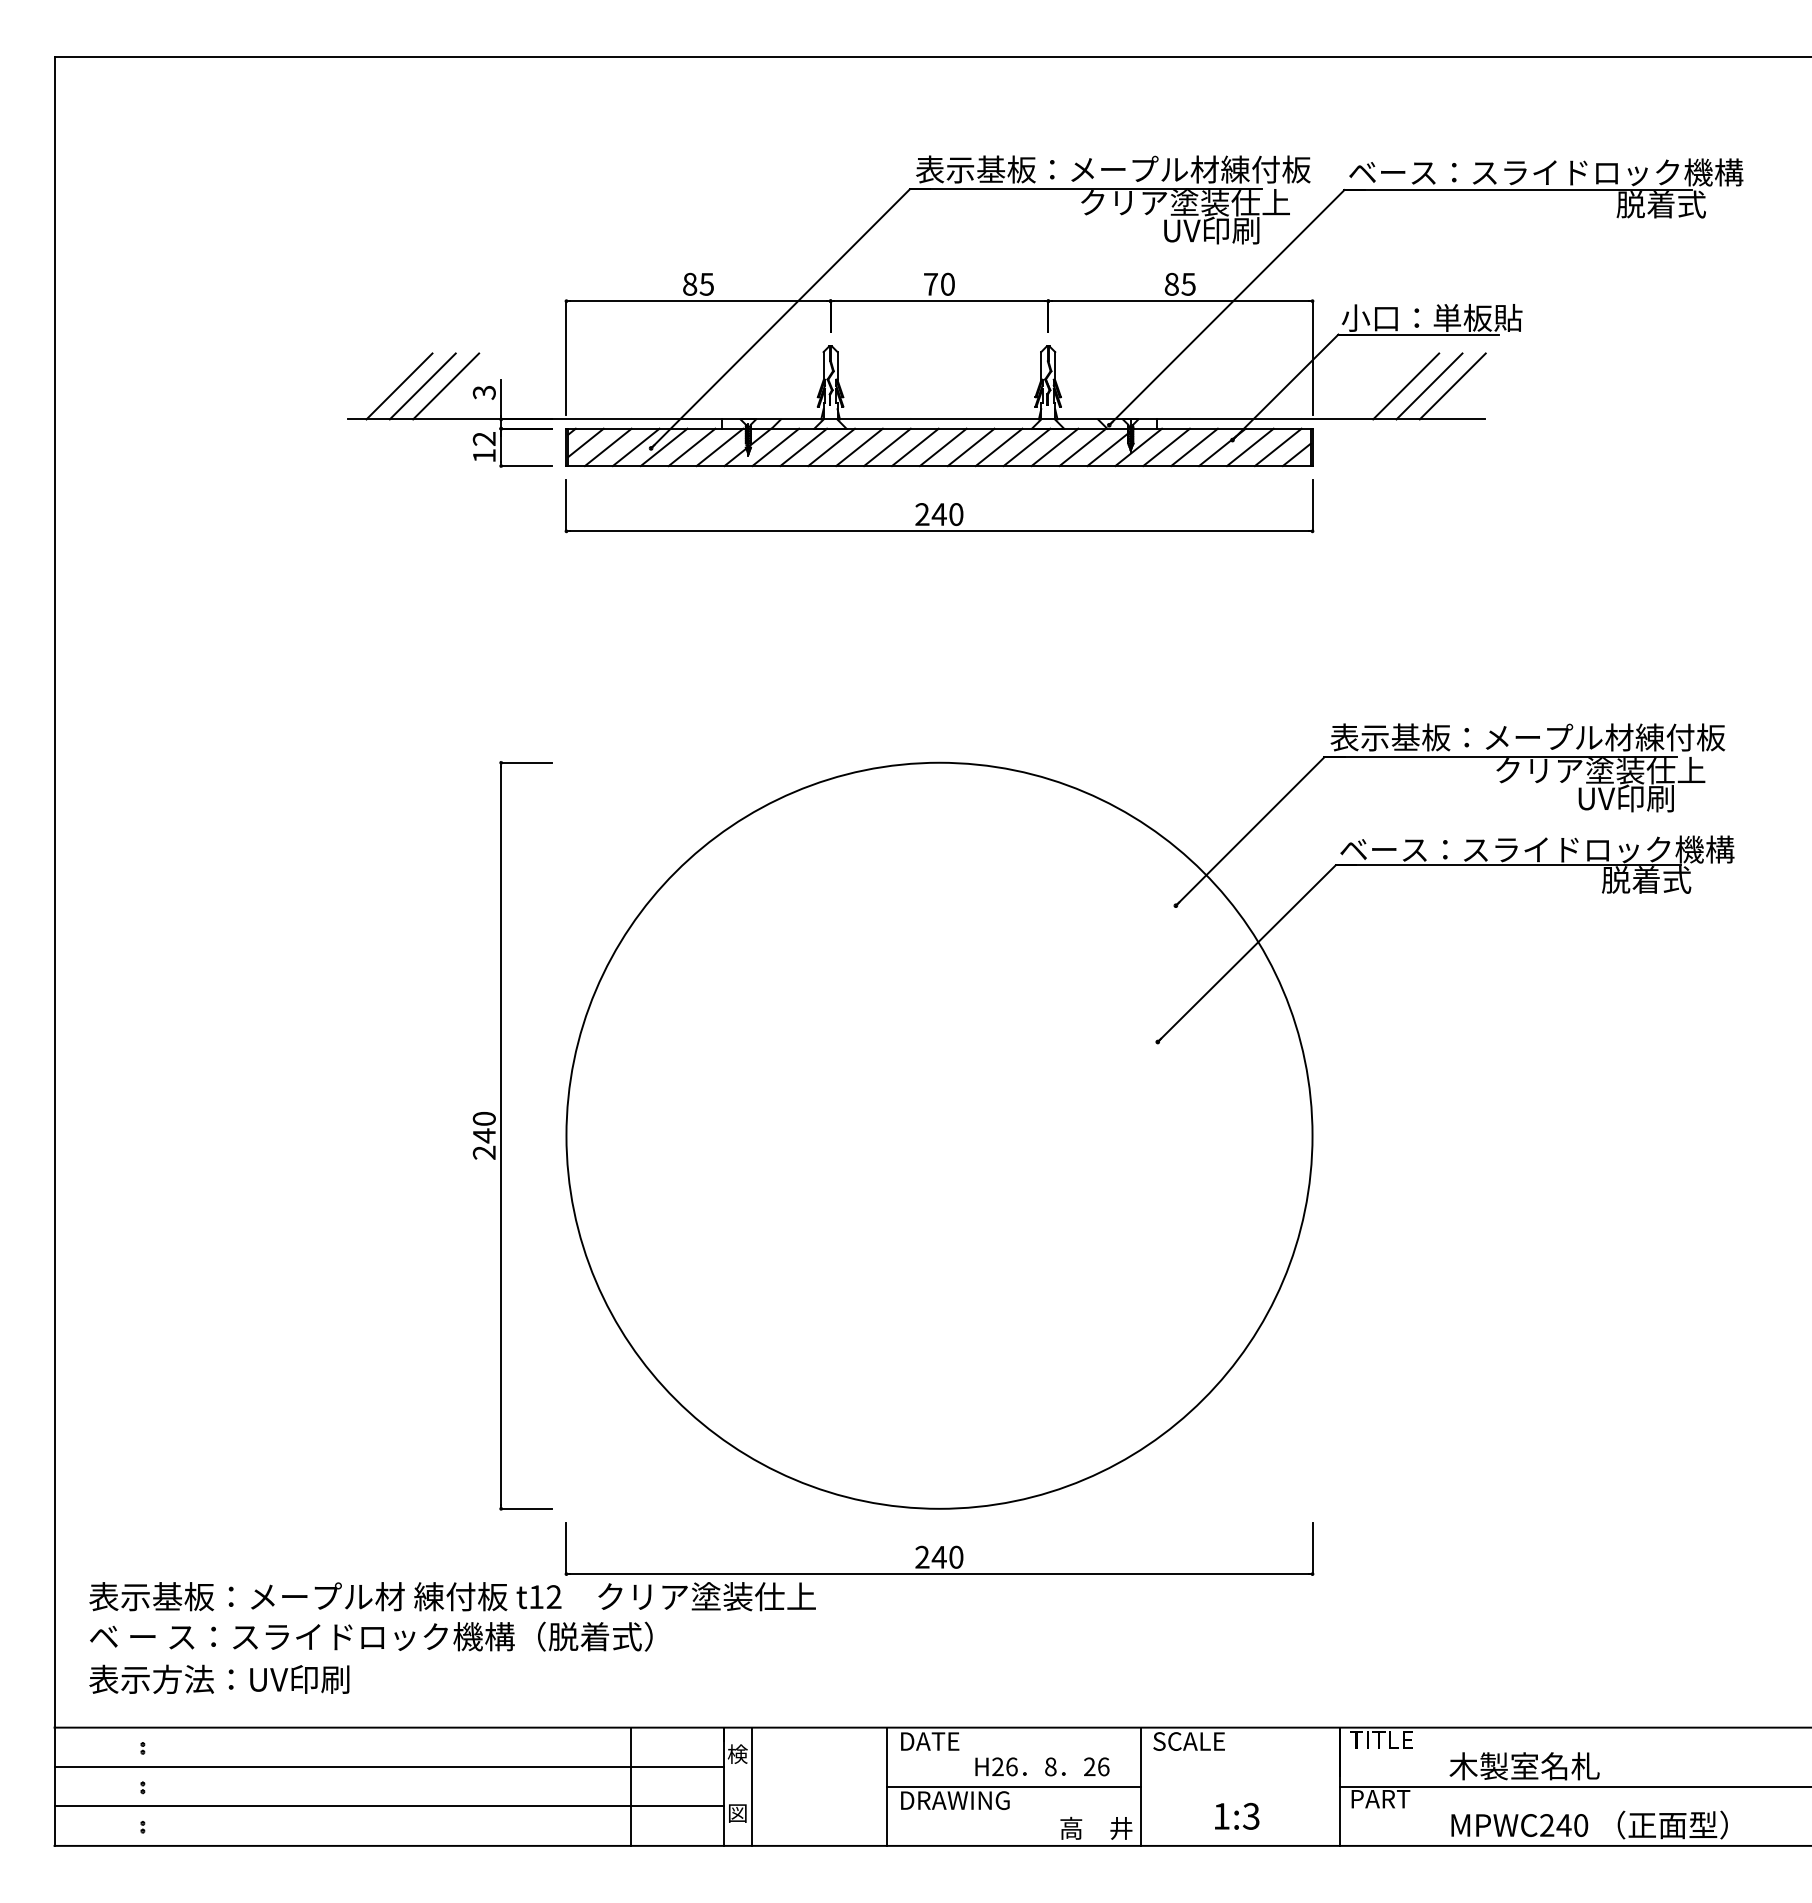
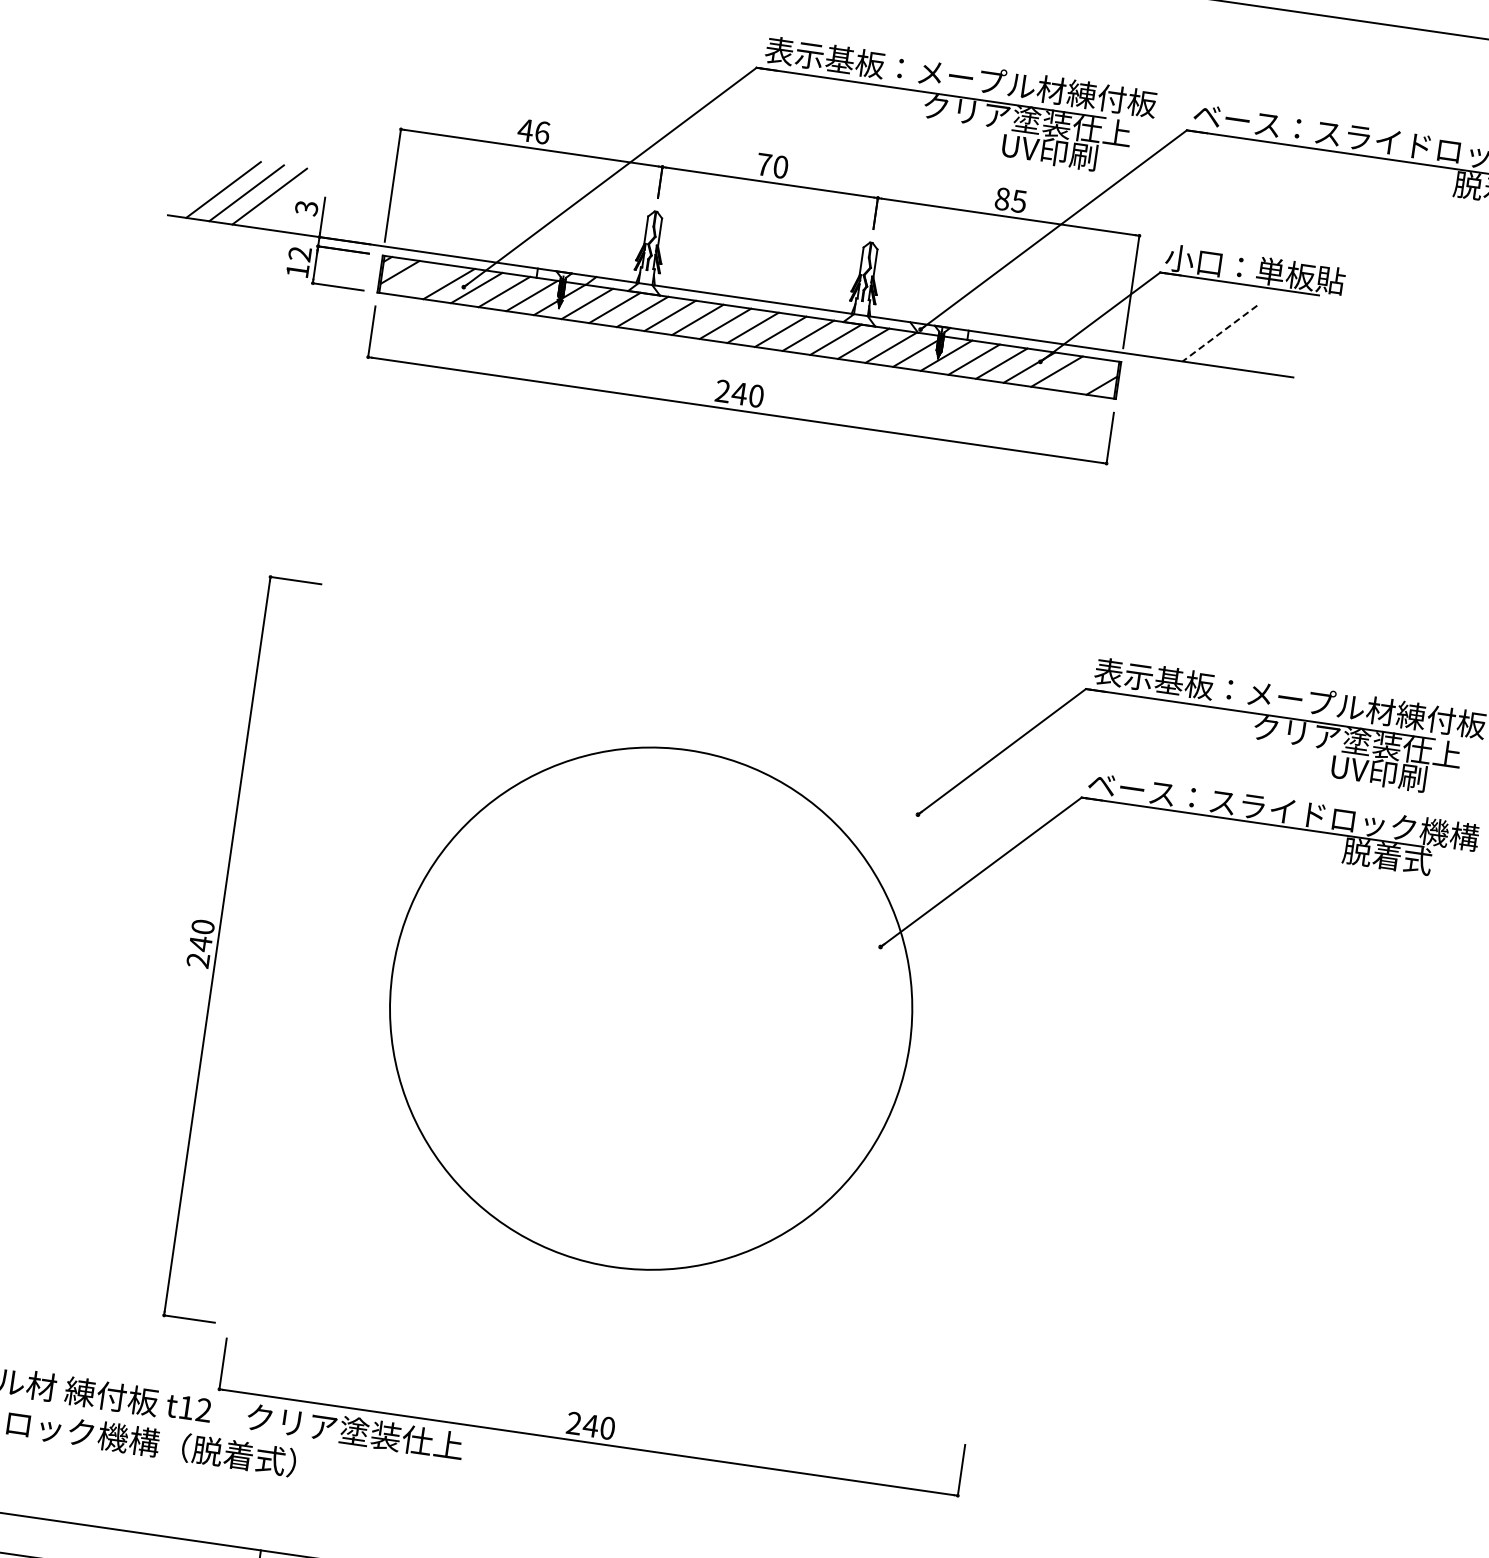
text: (698, 283) -> (534, 130), 85 -> 46
line: (1406, 386) -> (1220, 333), solid -> dashed
line: (1429, 386) -> (1243, 336), removed
line: (1452, 386) -> (1265, 340), removed
line: (607, 447) -> (420, 280), removed
line: (1277, 447) -> (1083, 375), removed
circle: (939, 1135) -> (651, 1008), size x0.7

